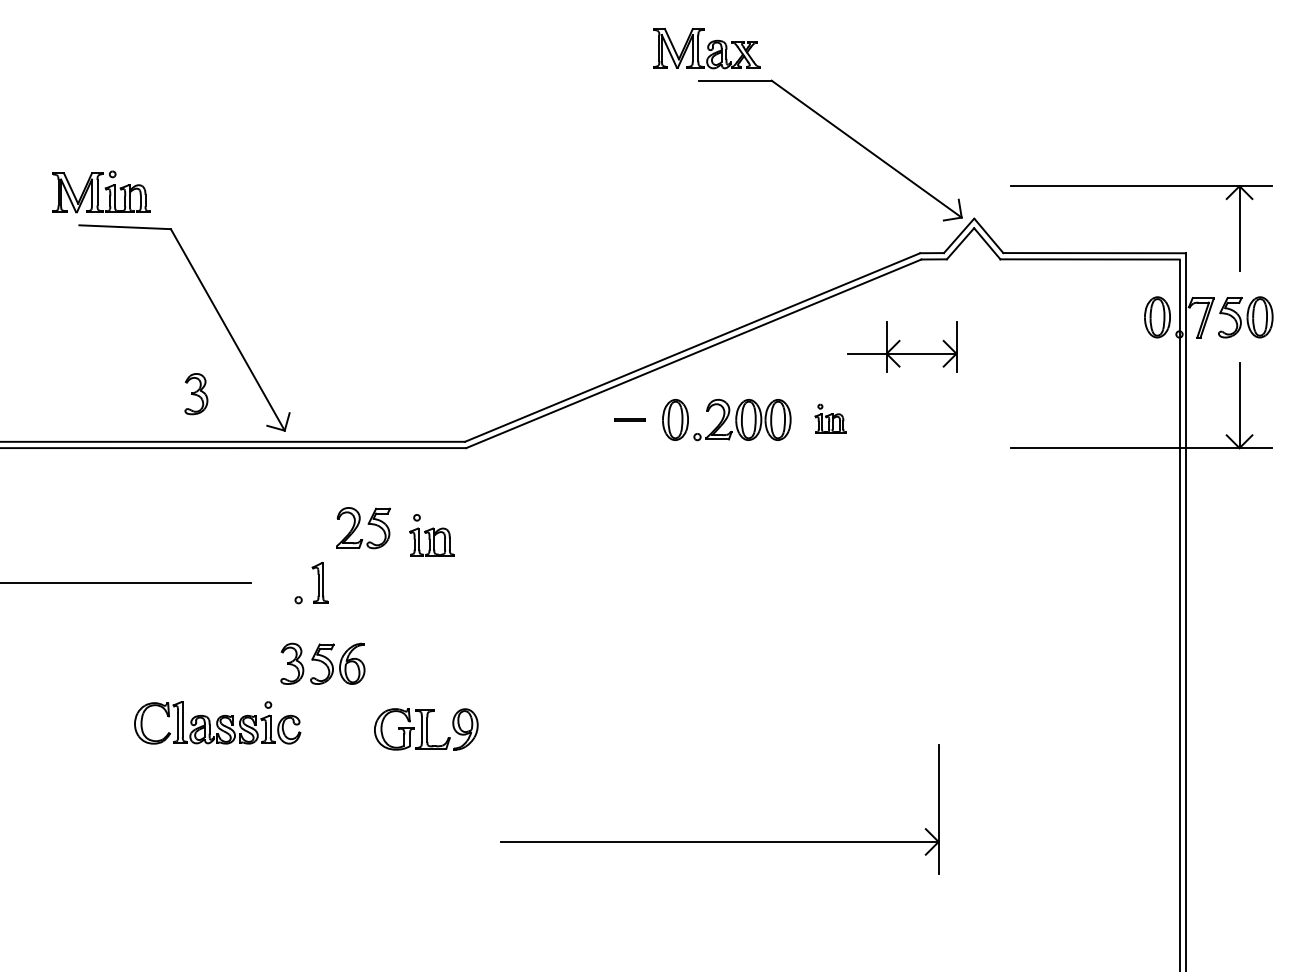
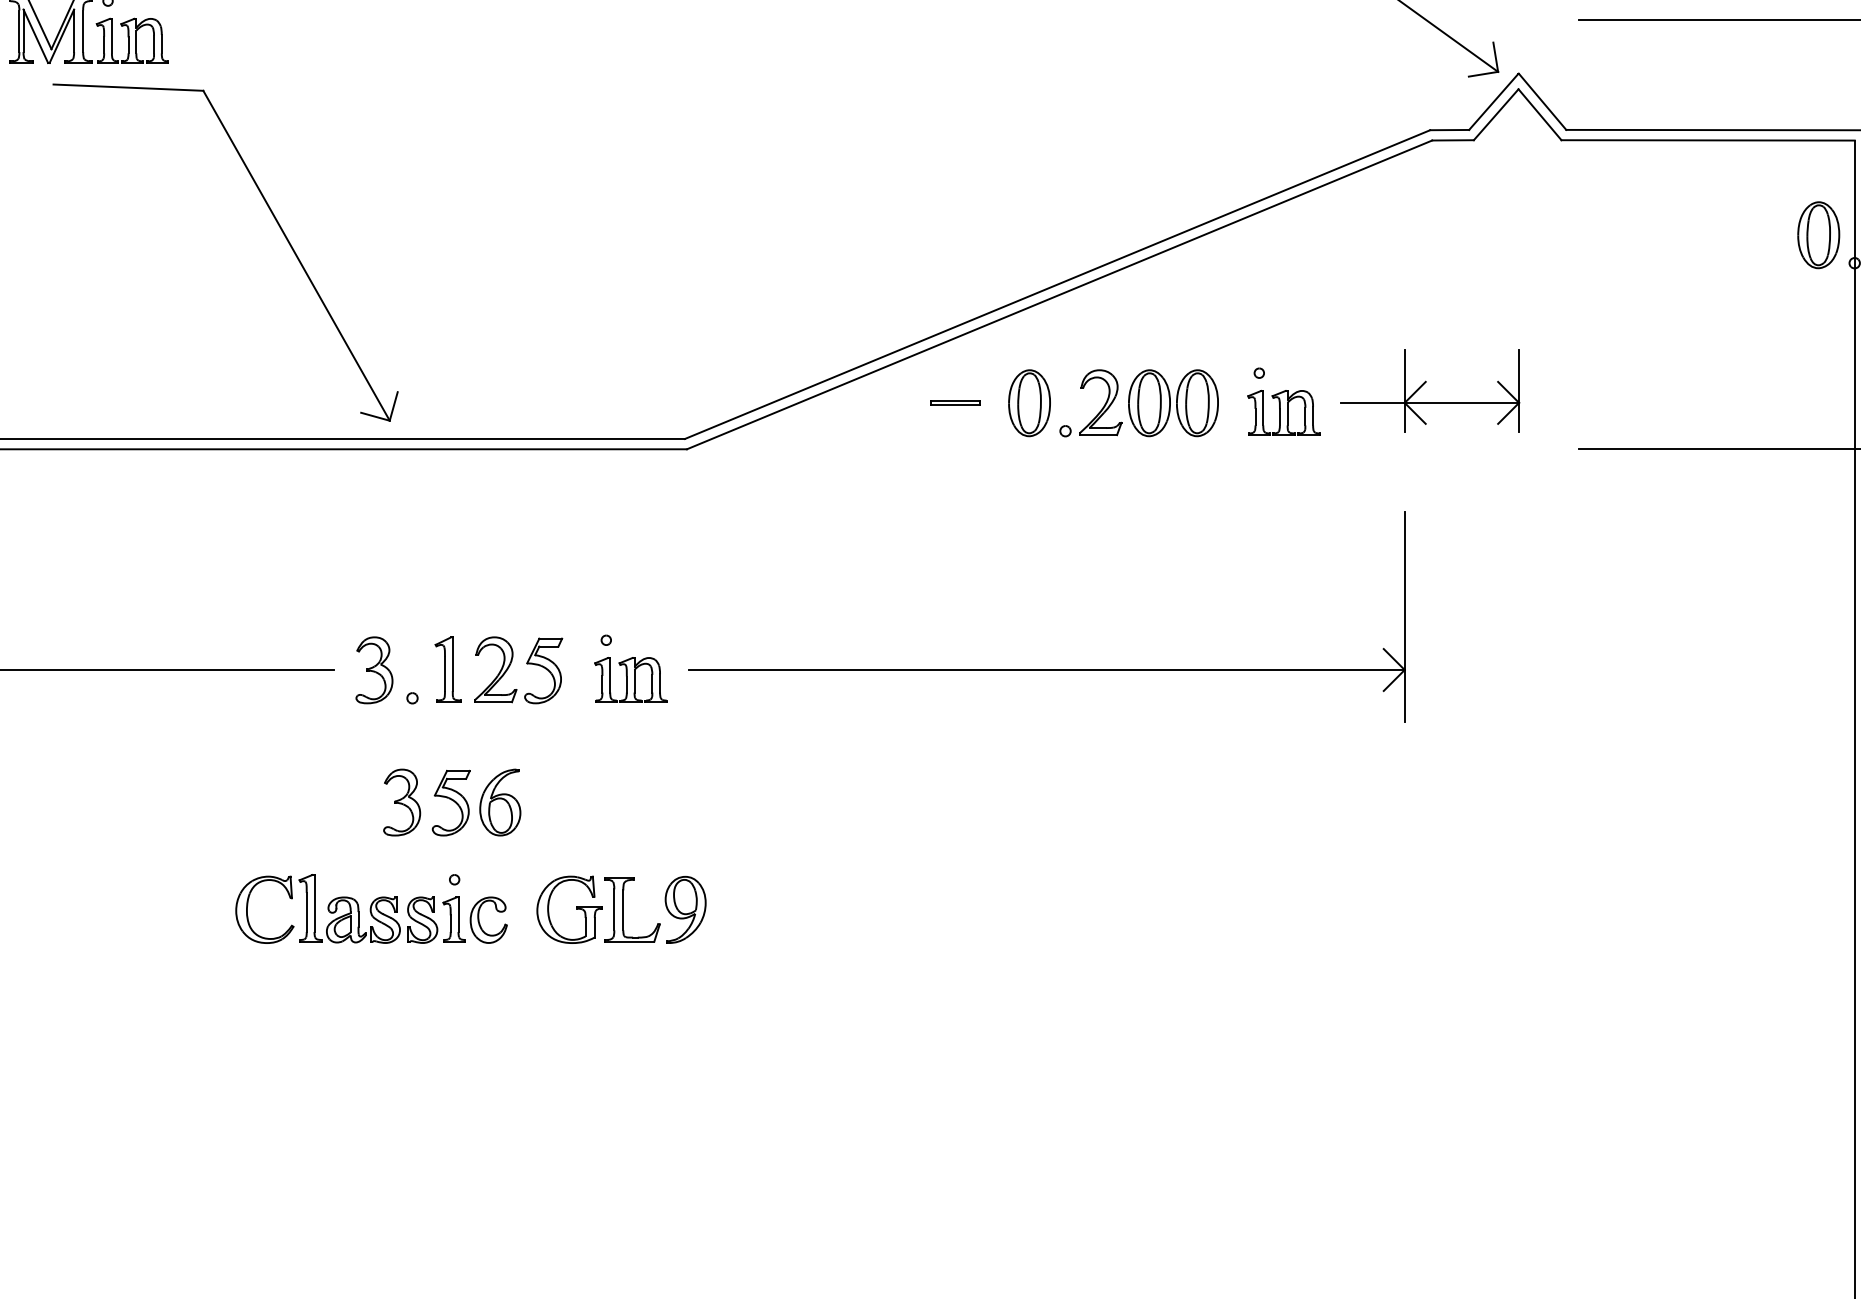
part: (902, 346) -> (1430, 390), moved
part: (196, 394) -> (374, 670), moved
part: (830, 418) -> (1283, 400), size x1.43
part: (363, 528) -> (518, 670), moved
part: (431, 535) -> (630, 669), moved
part: (217, 722) -> (371, 908), moved
part: (719, 841) -> (1045, 669), moved

